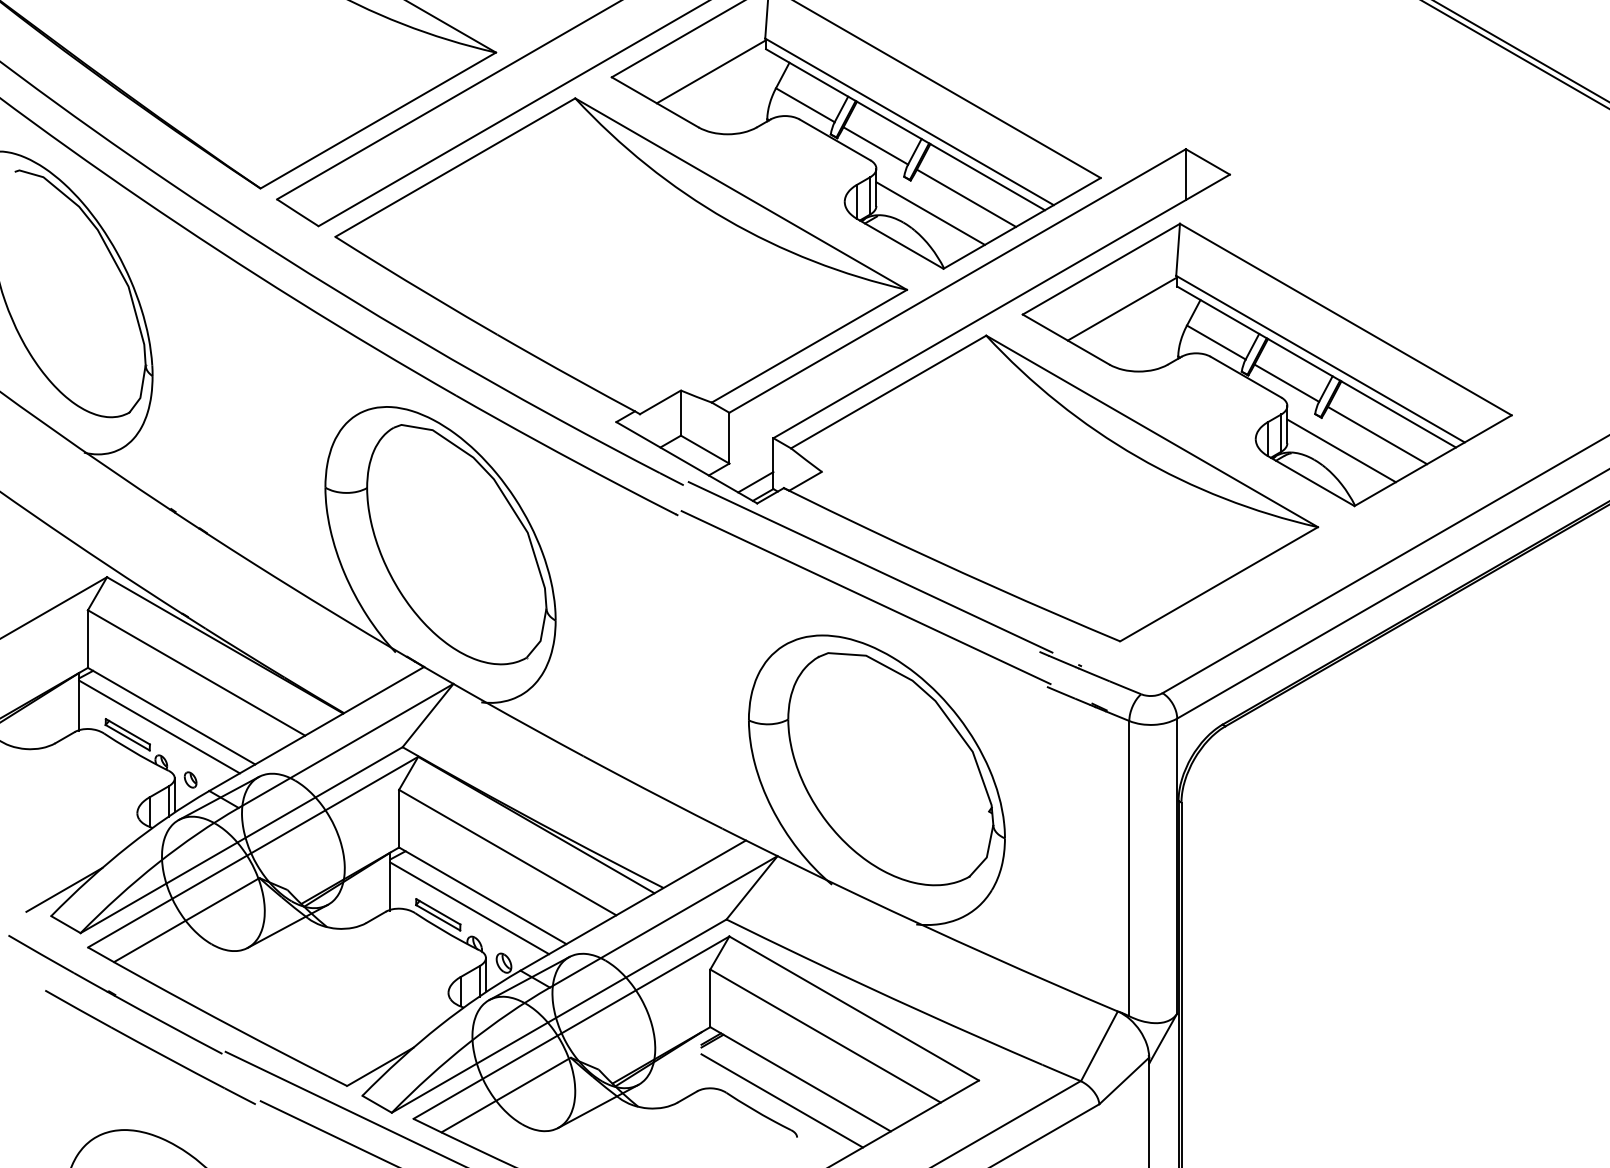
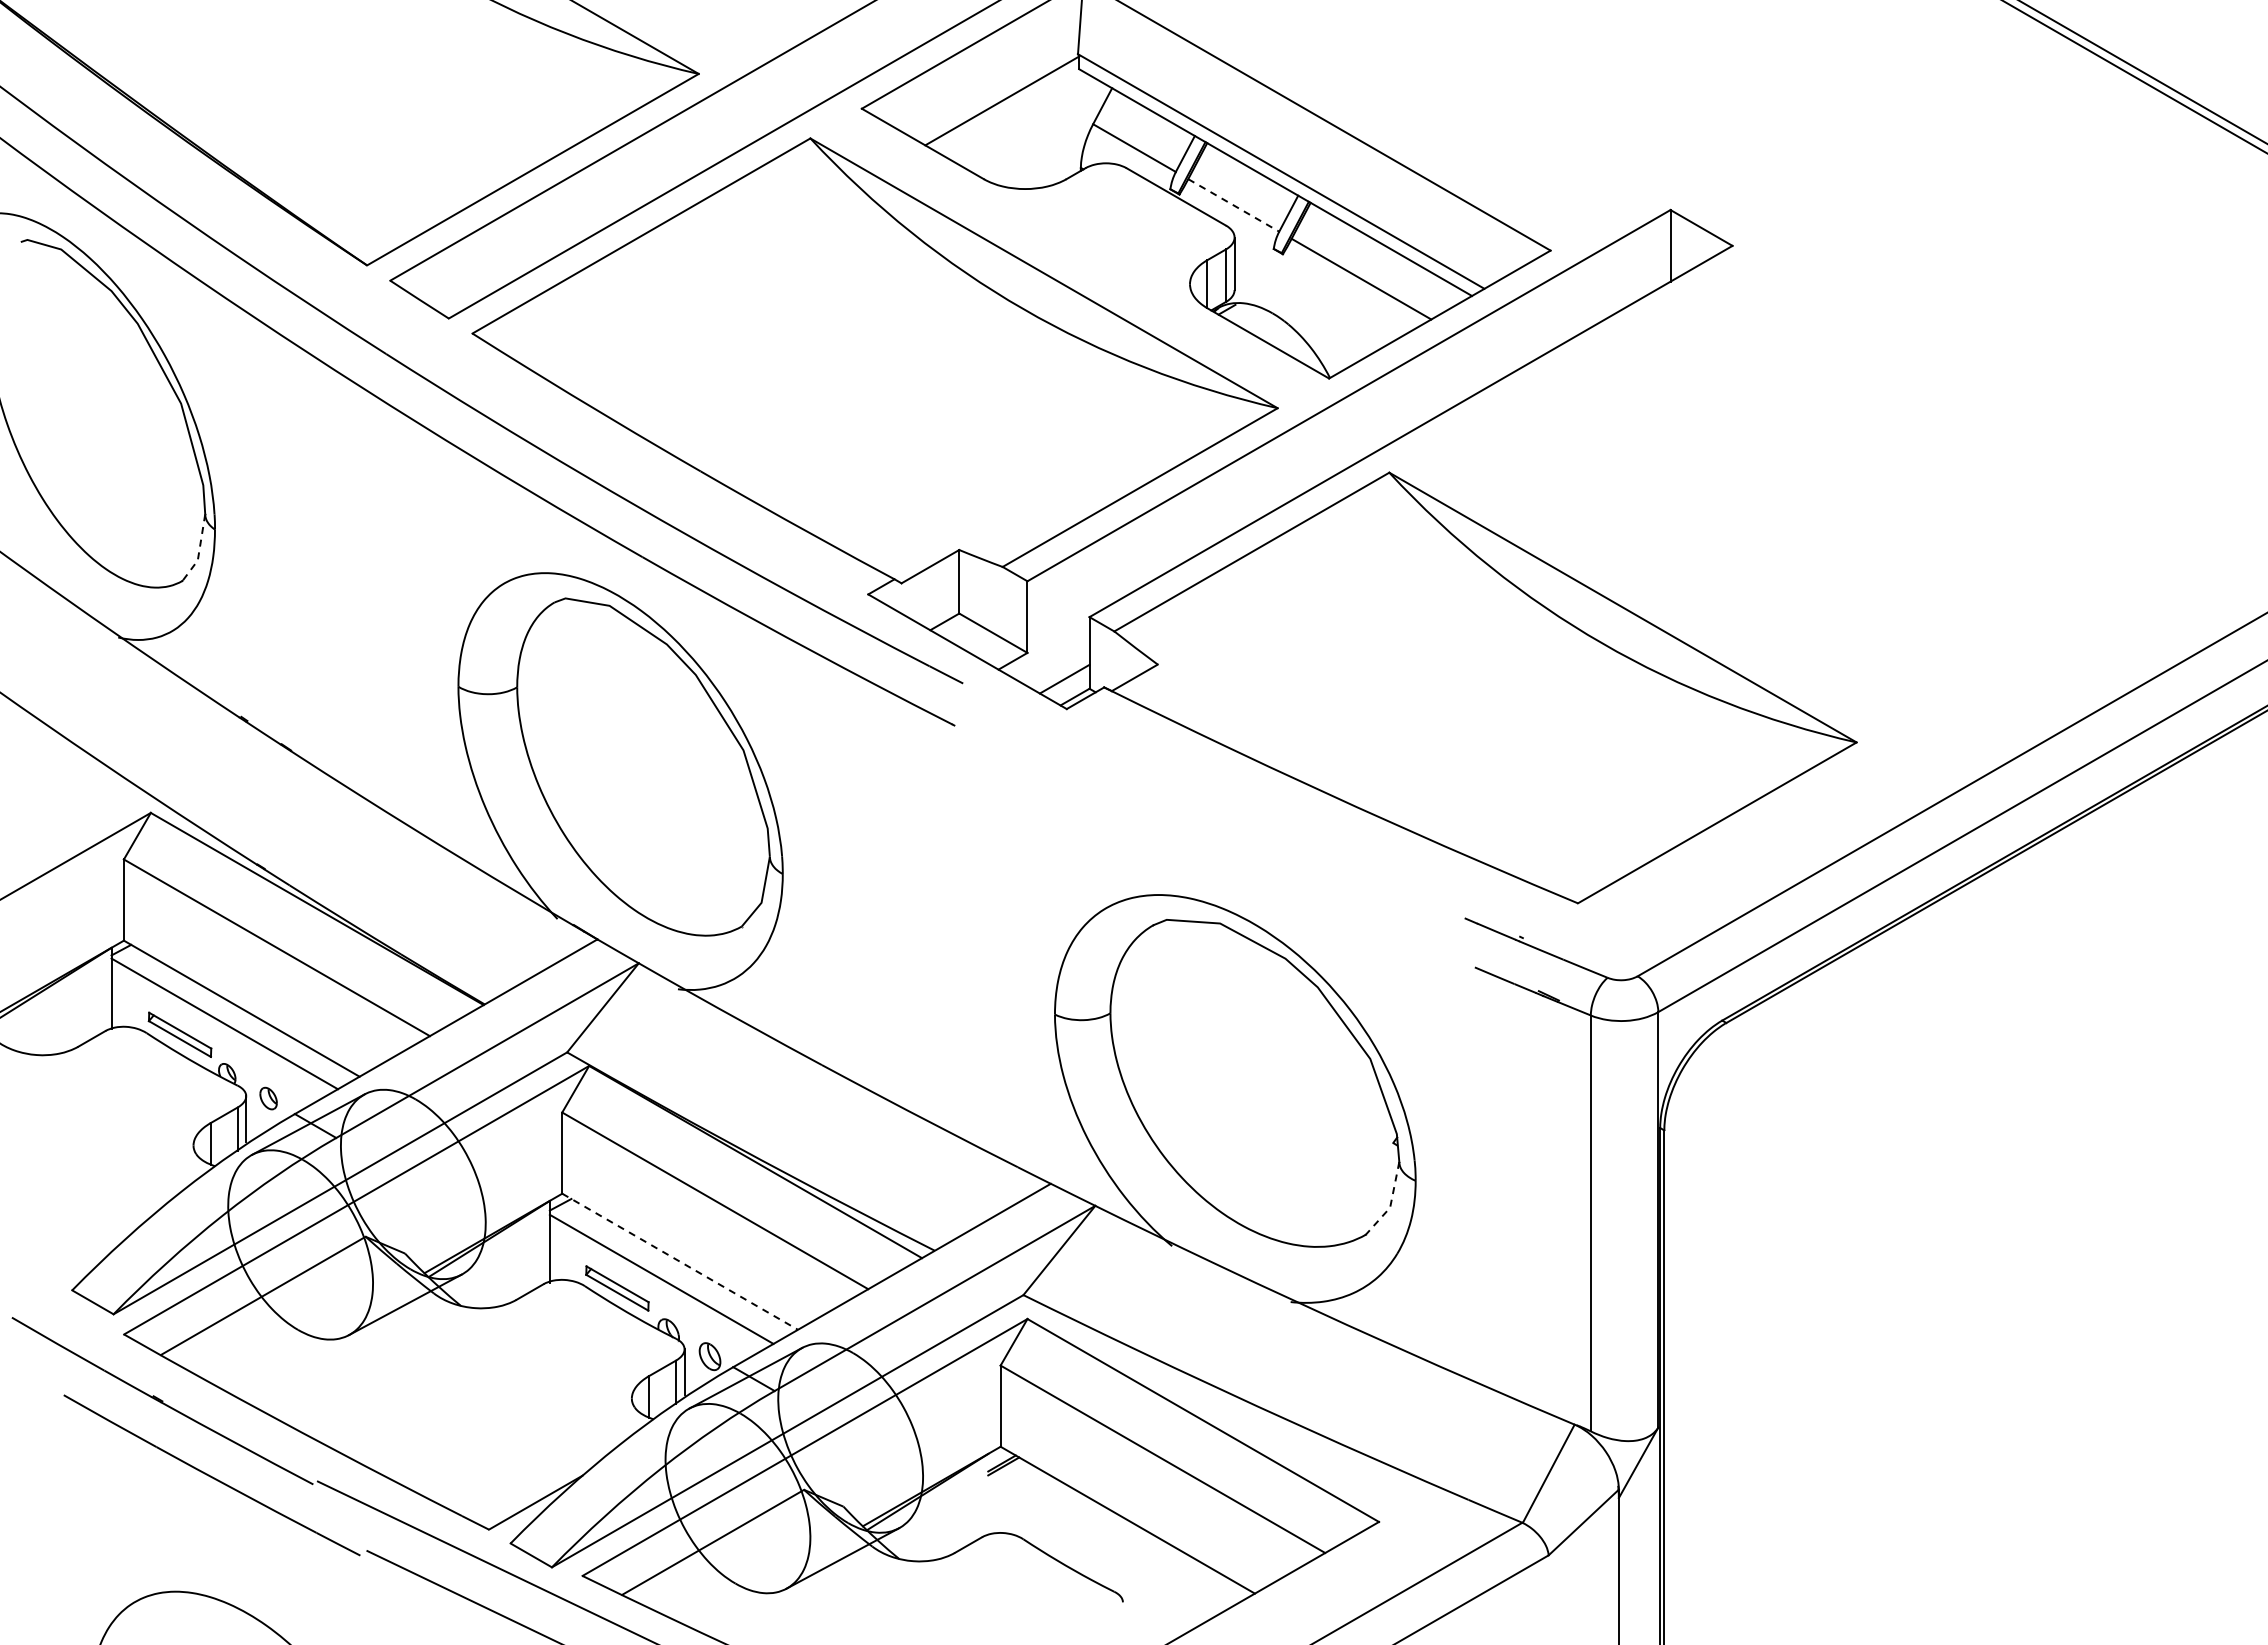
line: (875, 145) -> (1233, 205), solid -> dashed
line: (930, 213) -> (1310, 300), removed
part: (1266, 364) -> (1784, 513), removed
line: (141, 390) -> (199, 550), solid -> dashed
line: (870, 566) -> (1226, 798), removed
line: (865, 597) -> (1219, 841), removed
line: (987, 854) -> (1390, 1203), solid -> dashed
line: (64, 889) -> (90, 1253), removed
line: (483, 896) -> (680, 1262), solid -> dashed
line: (781, 1100) -> (1101, 1550), removed

